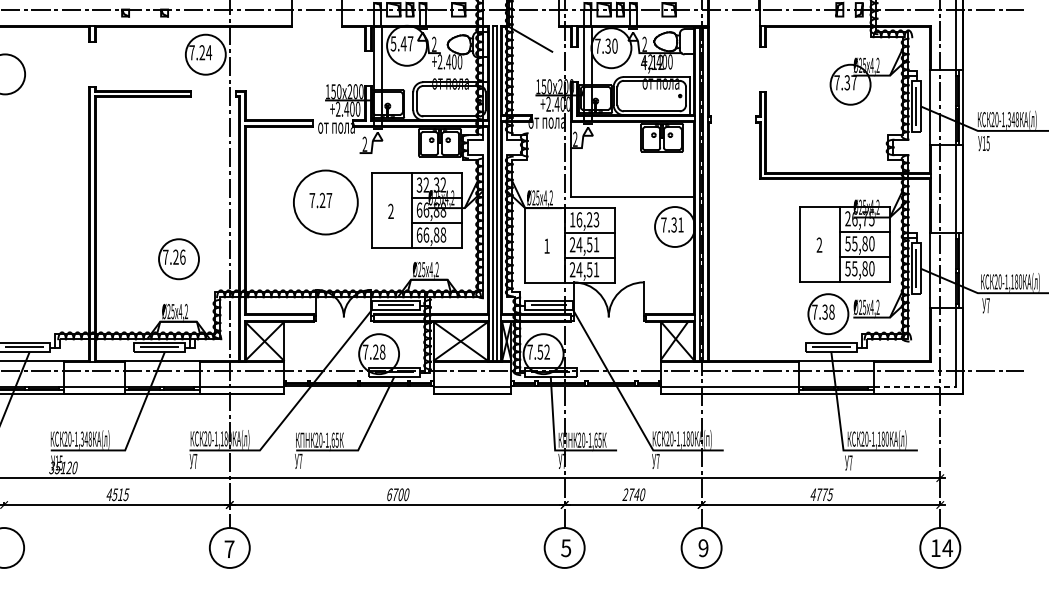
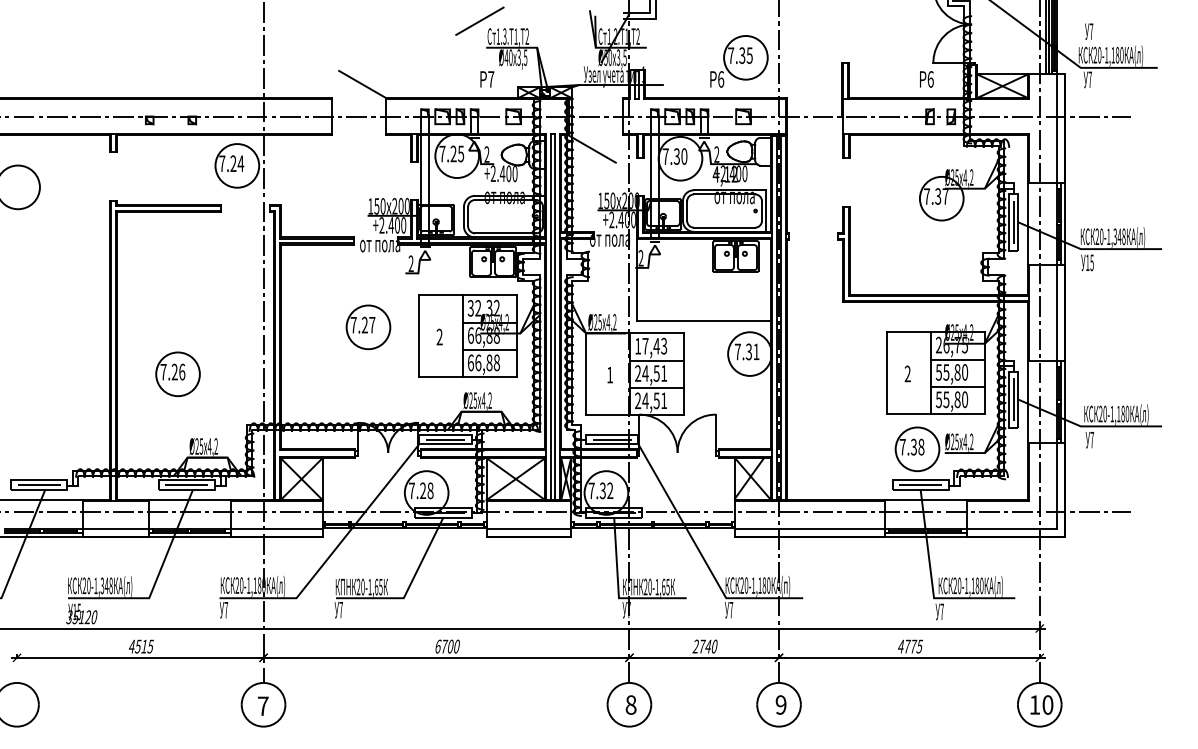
text: (401, 43) -> (451, 153), 5.47 -> 7.25
circle: (325, 202) -> (368, 327), size x0.62
text: (583, 219) -> (650, 345), 16,23 -> 17,43
part: (178, 258) -> (177, 373), moved
text: (540, 351) -> (602, 490), 7.52 -> 7.32
line: (915, 387) -> (1012, 529), dashed -> solid
text: (565, 547) -> (630, 704), 5 -> 8
text: (947, 547) -> (1047, 704), 14 -> 10

